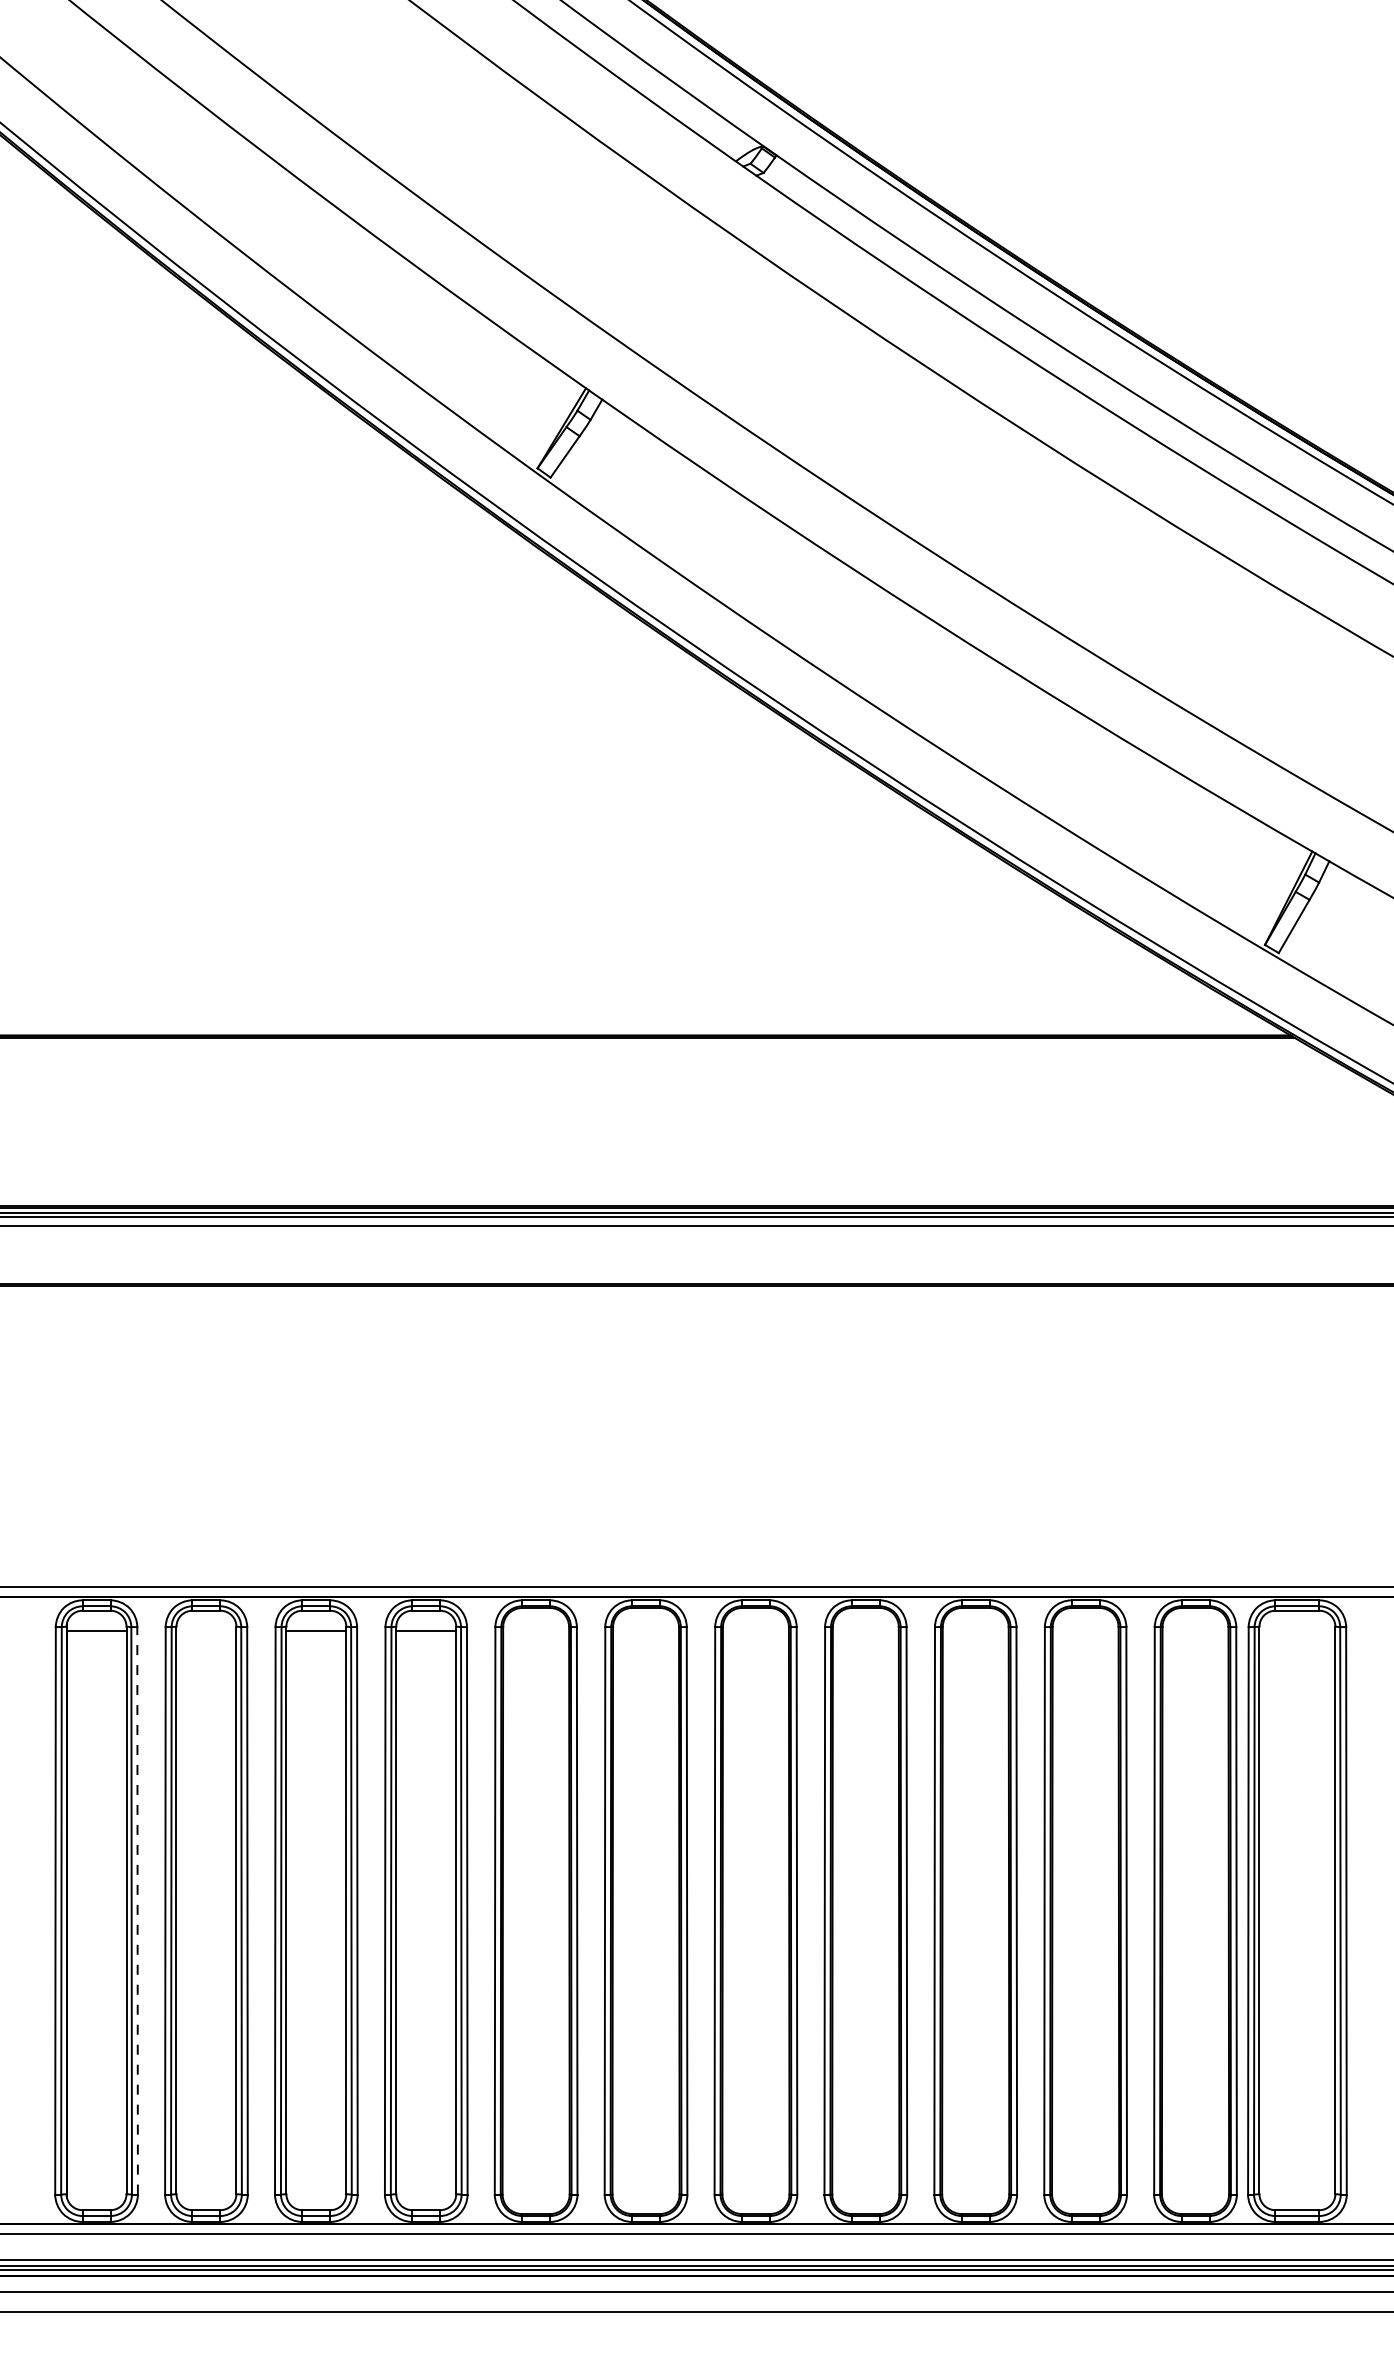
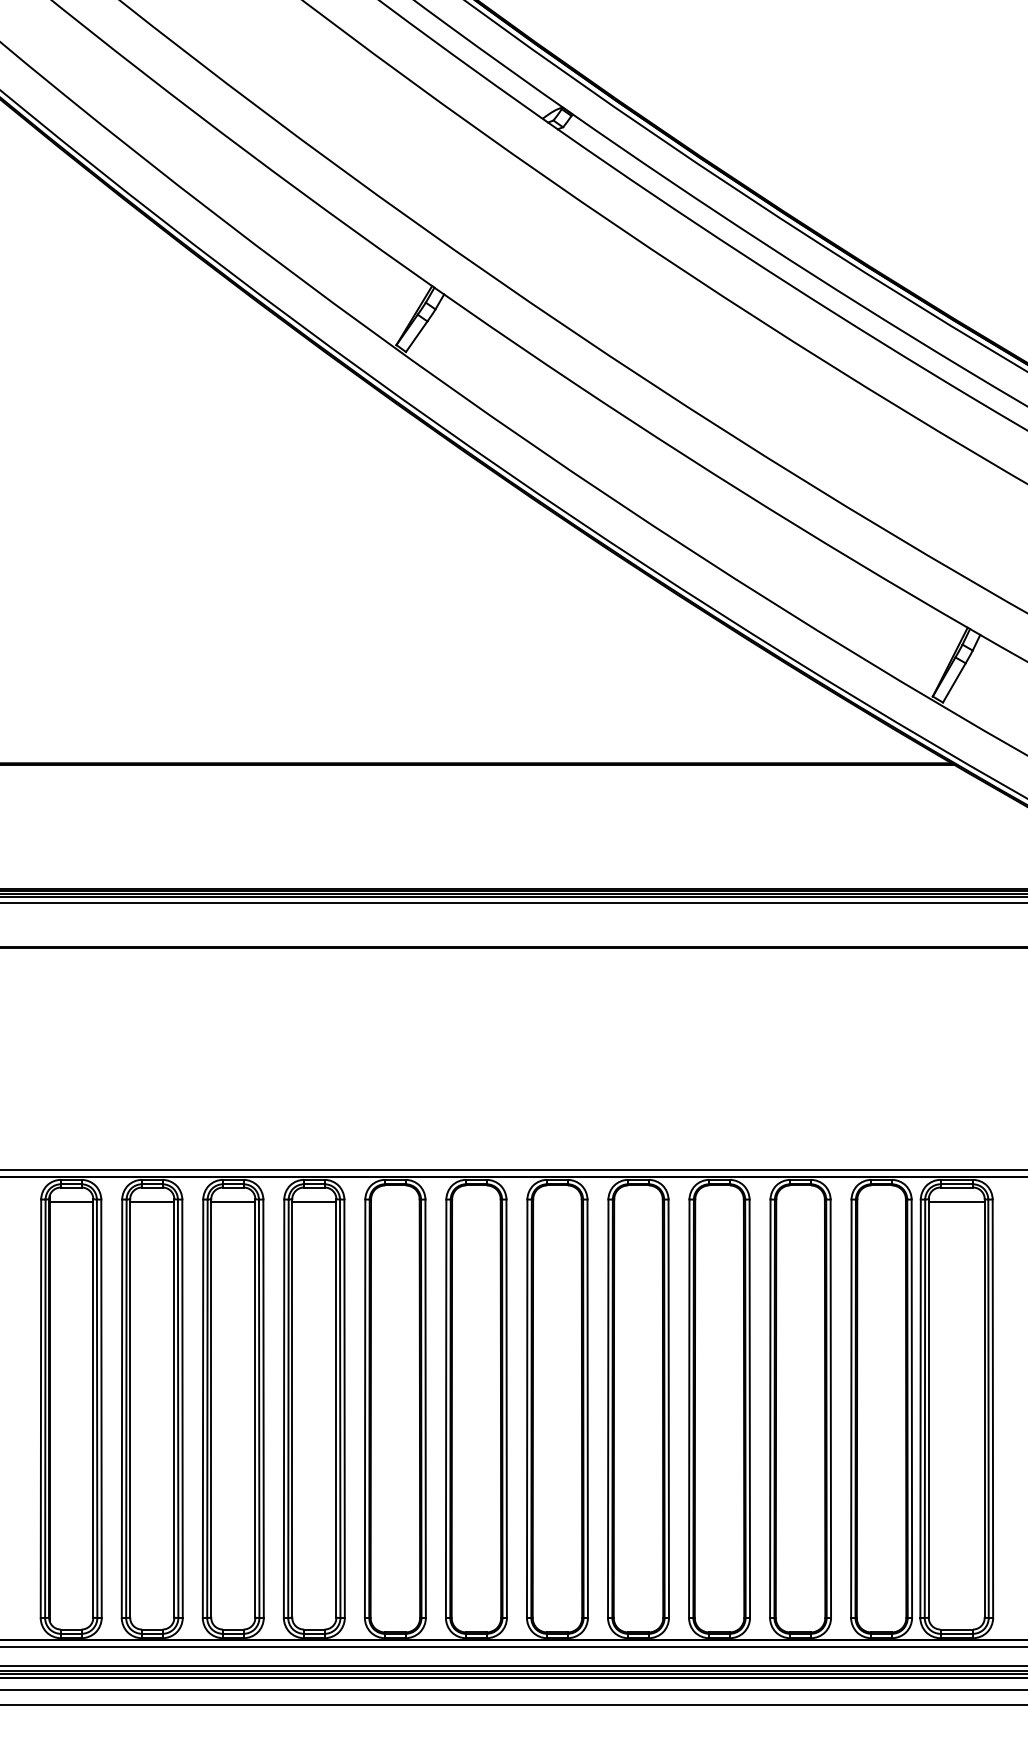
line: (206, 1630) -> (152, 1202), added
line: (1297, 1630) -> (956, 1202), added
line: (137, 1910) -> (101, 1408), dashed -> solid

